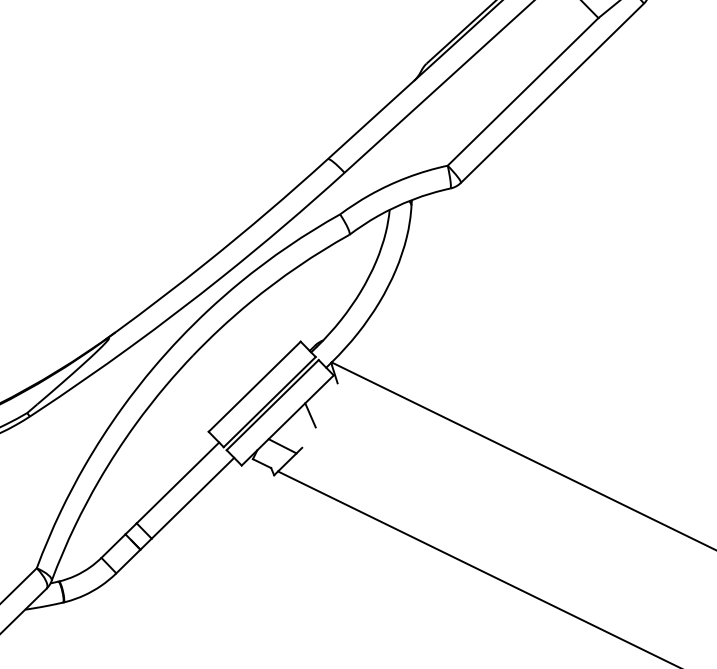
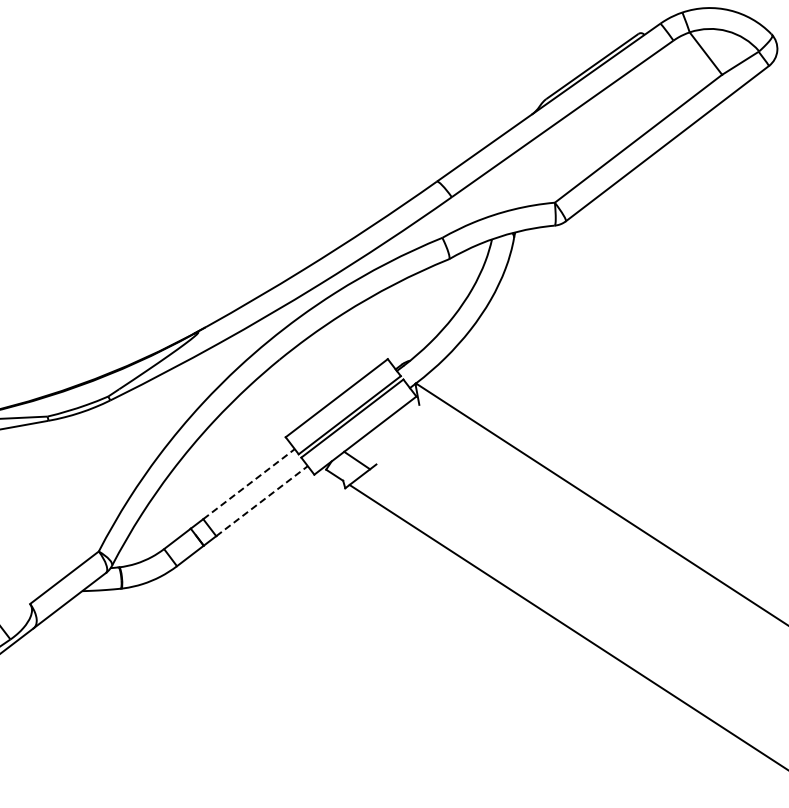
line: (310, 414) -> (388, 432), removed
line: (178, 483) -> (249, 484), solid -> dashed
line: (193, 498) -> (262, 501), solid -> dashed

